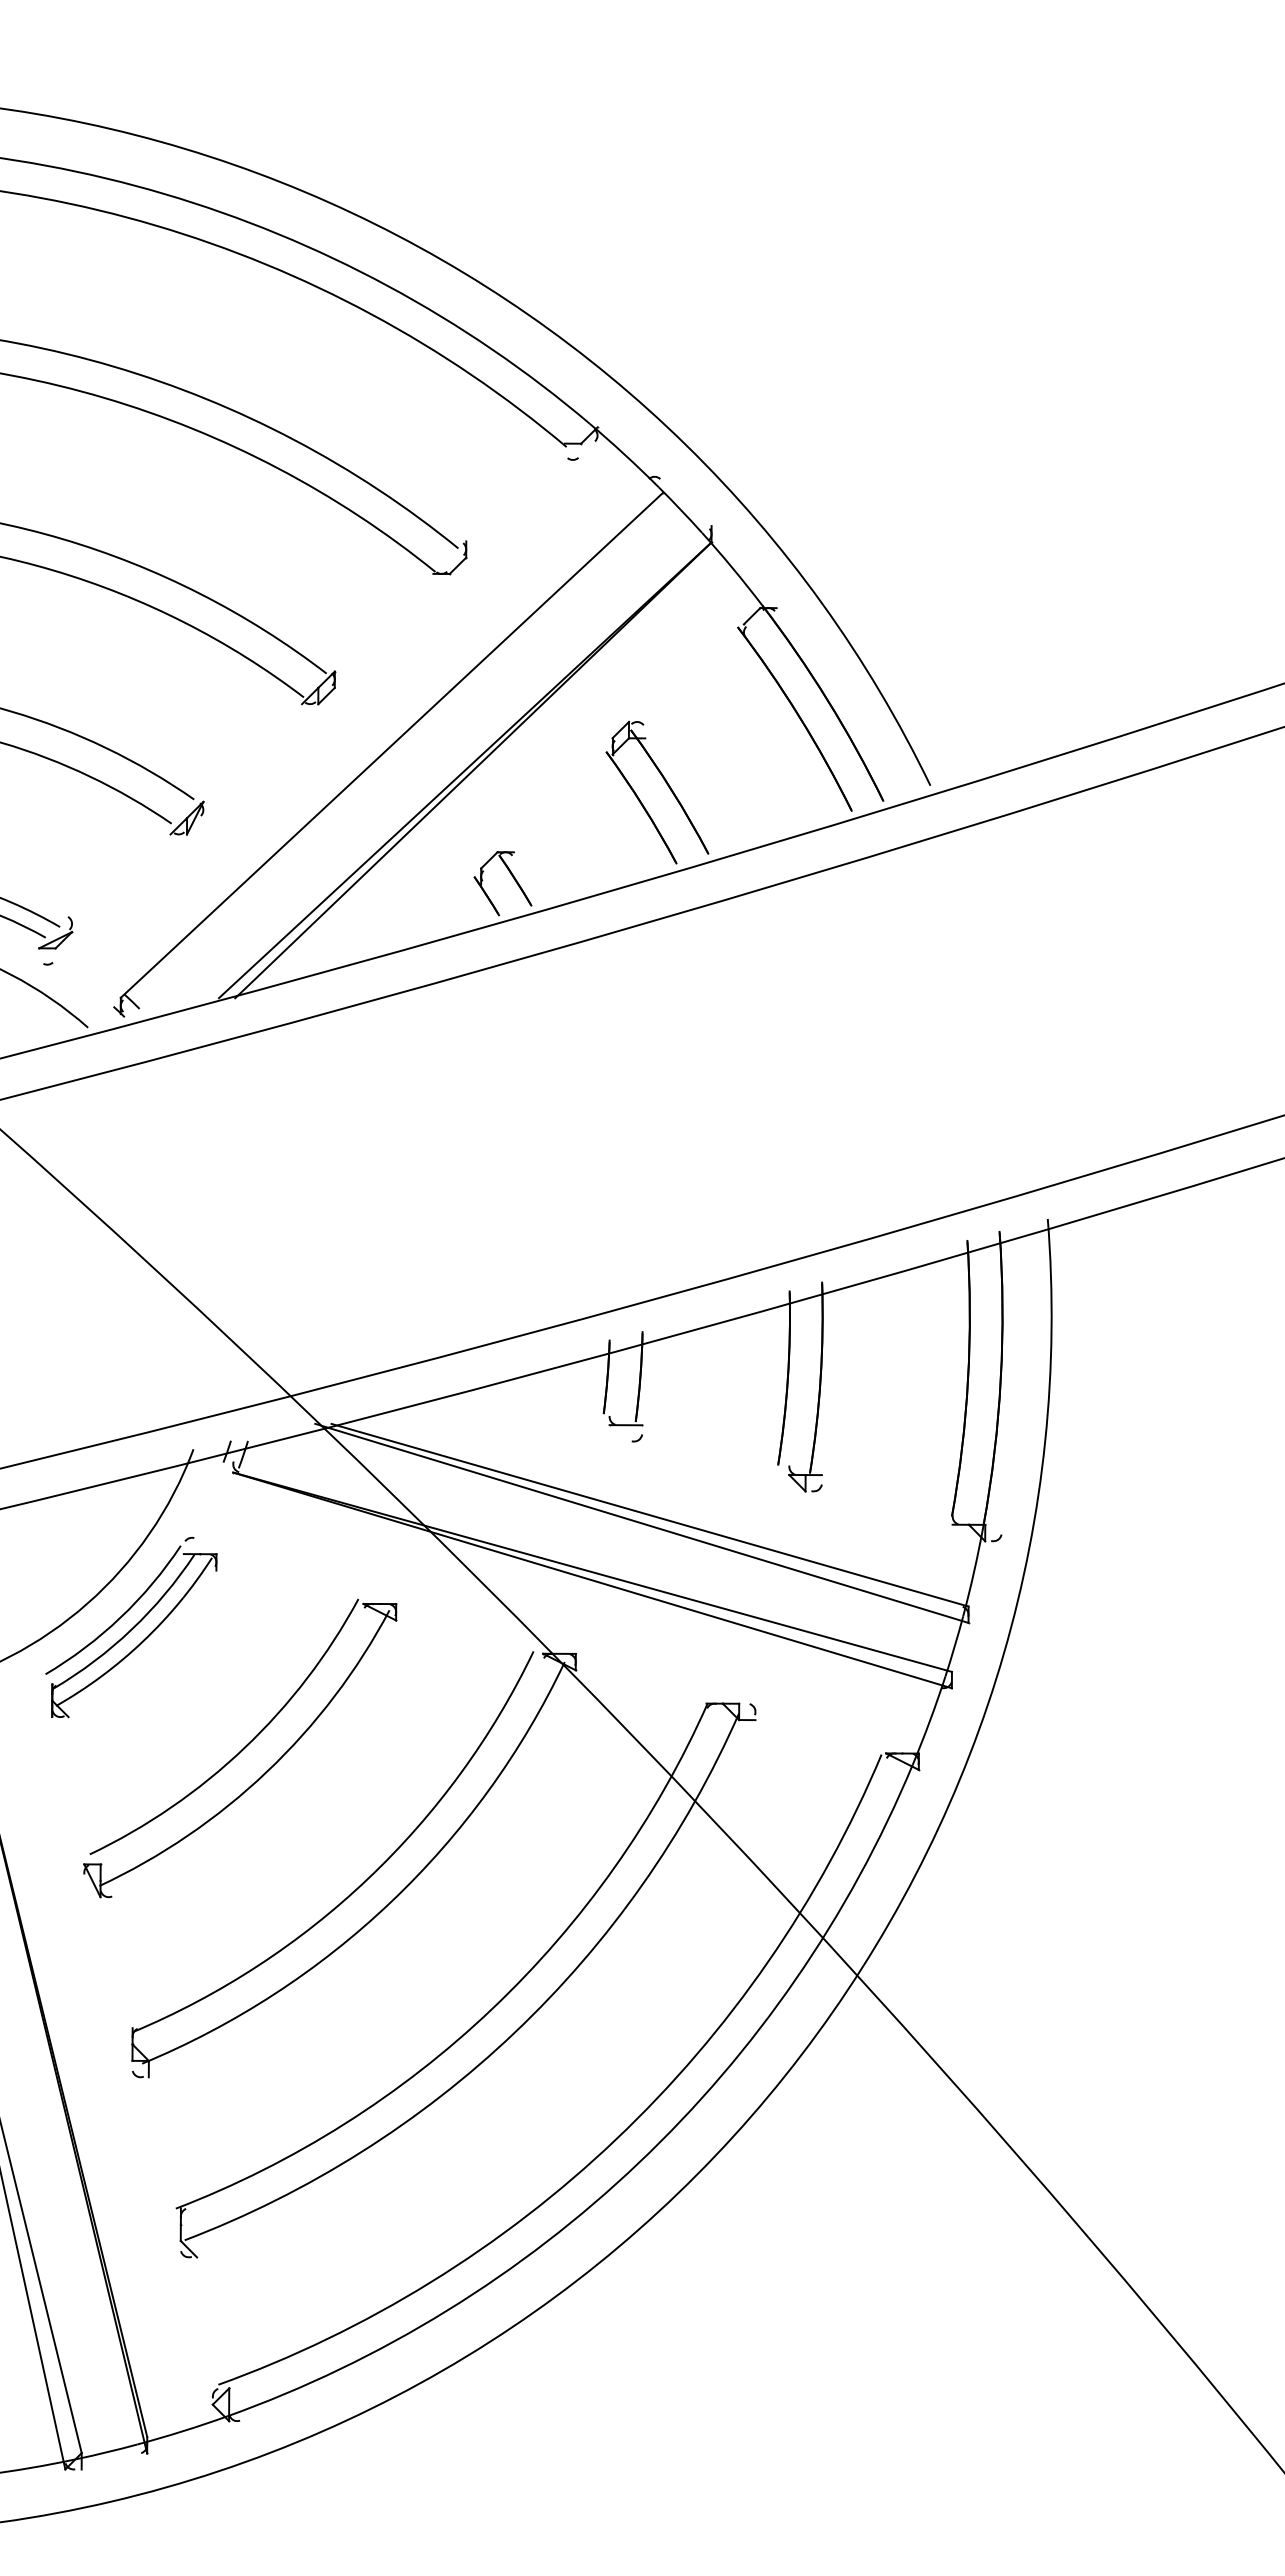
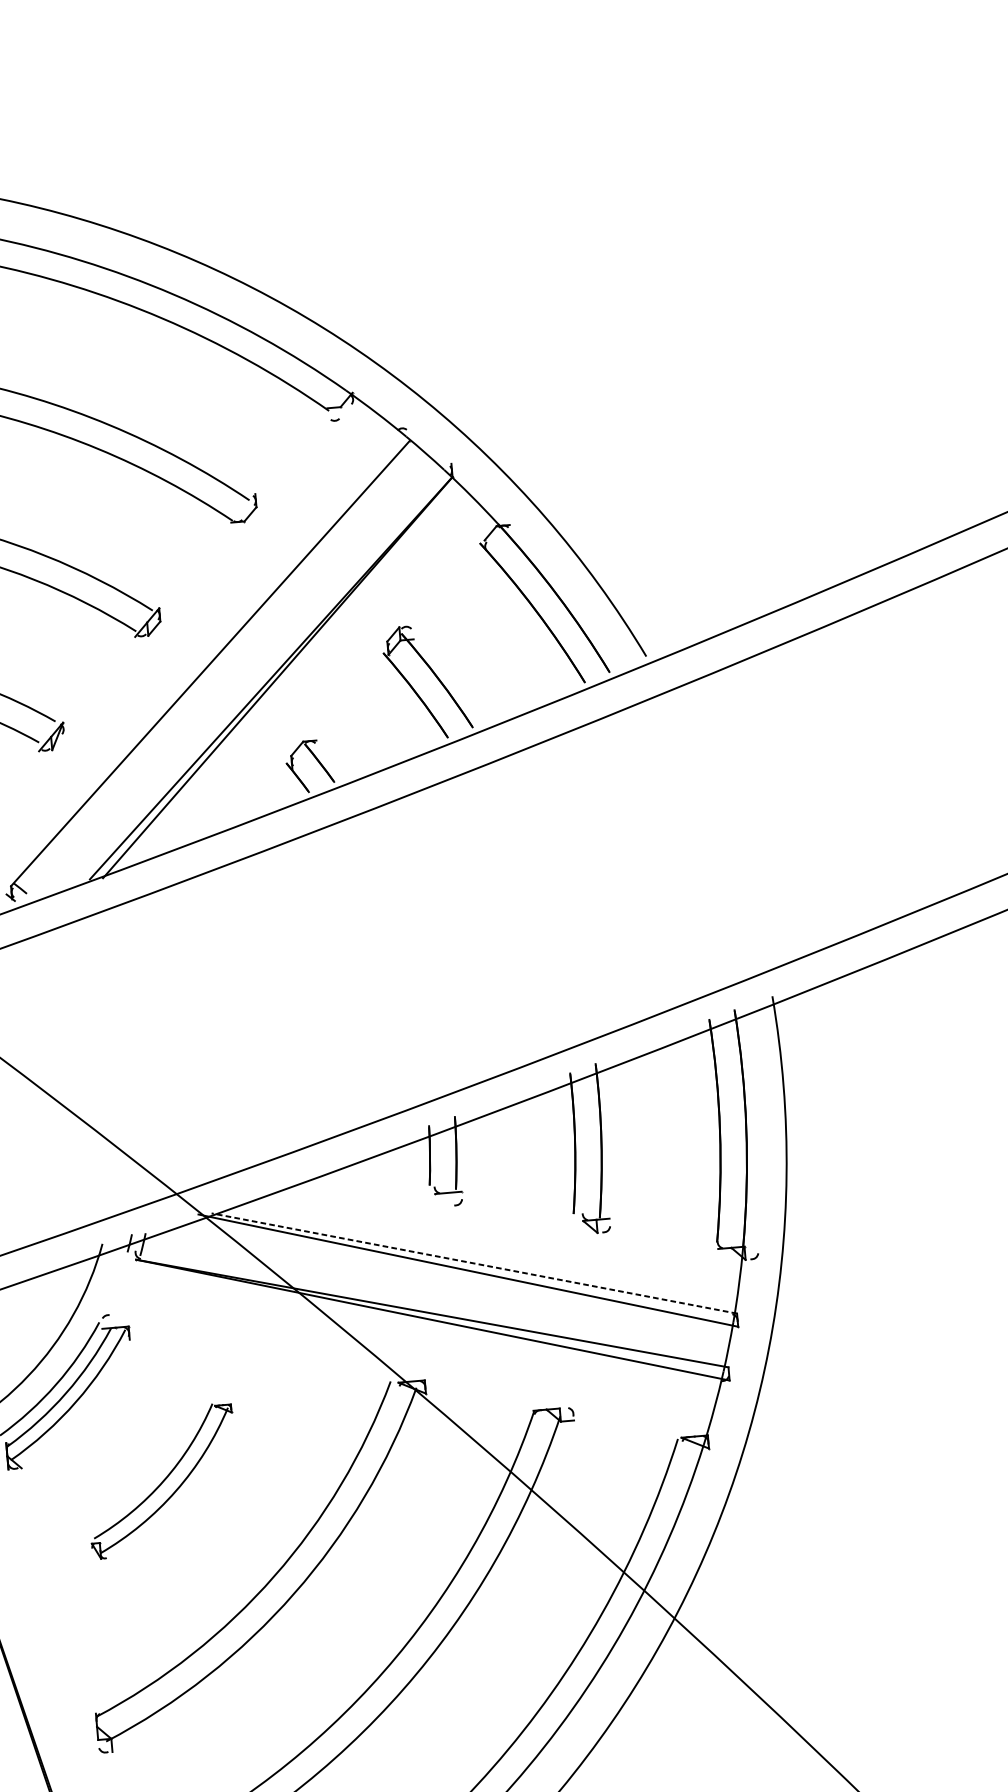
line: (649, 1515) -> (473, 1263), solid -> dashed
part: (240, 1748) -> (162, 1480), size x0.6

